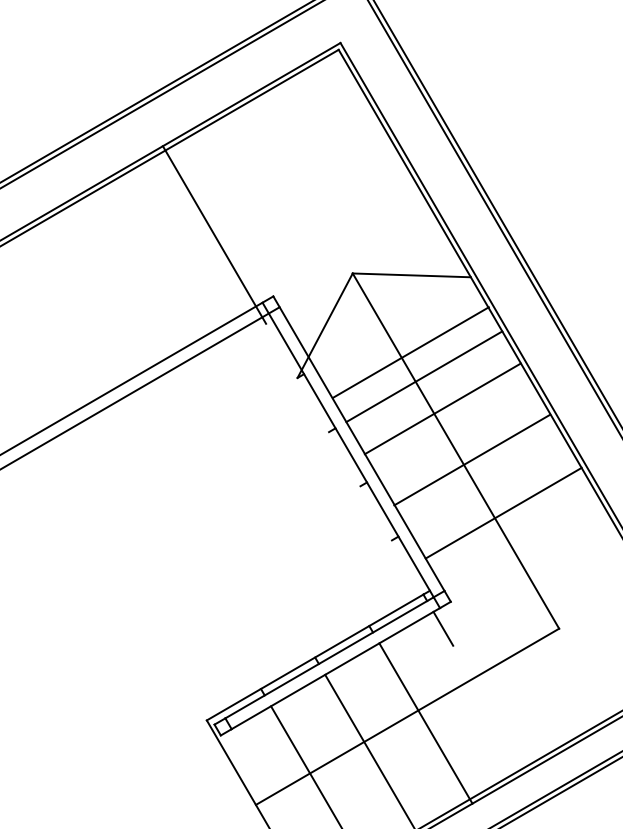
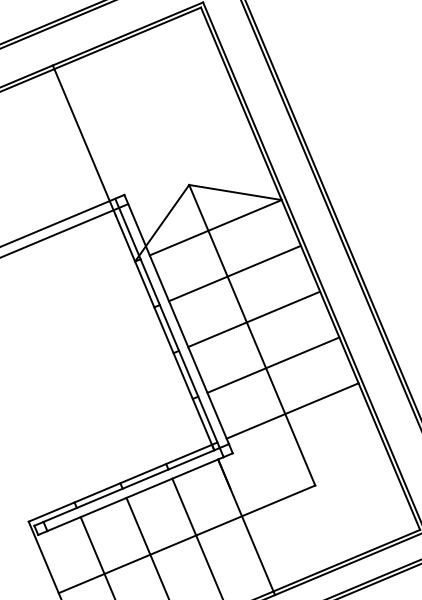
line: (410, 352) -> (215, 227), moved
line: (442, 408) -> (253, 319), moved
line: (472, 459) -> (273, 364), moved
line: (346, 462) -> (164, 333), added
line: (503, 512) -> (292, 410), moved
line: (479, 691) -> (246, 526), added

